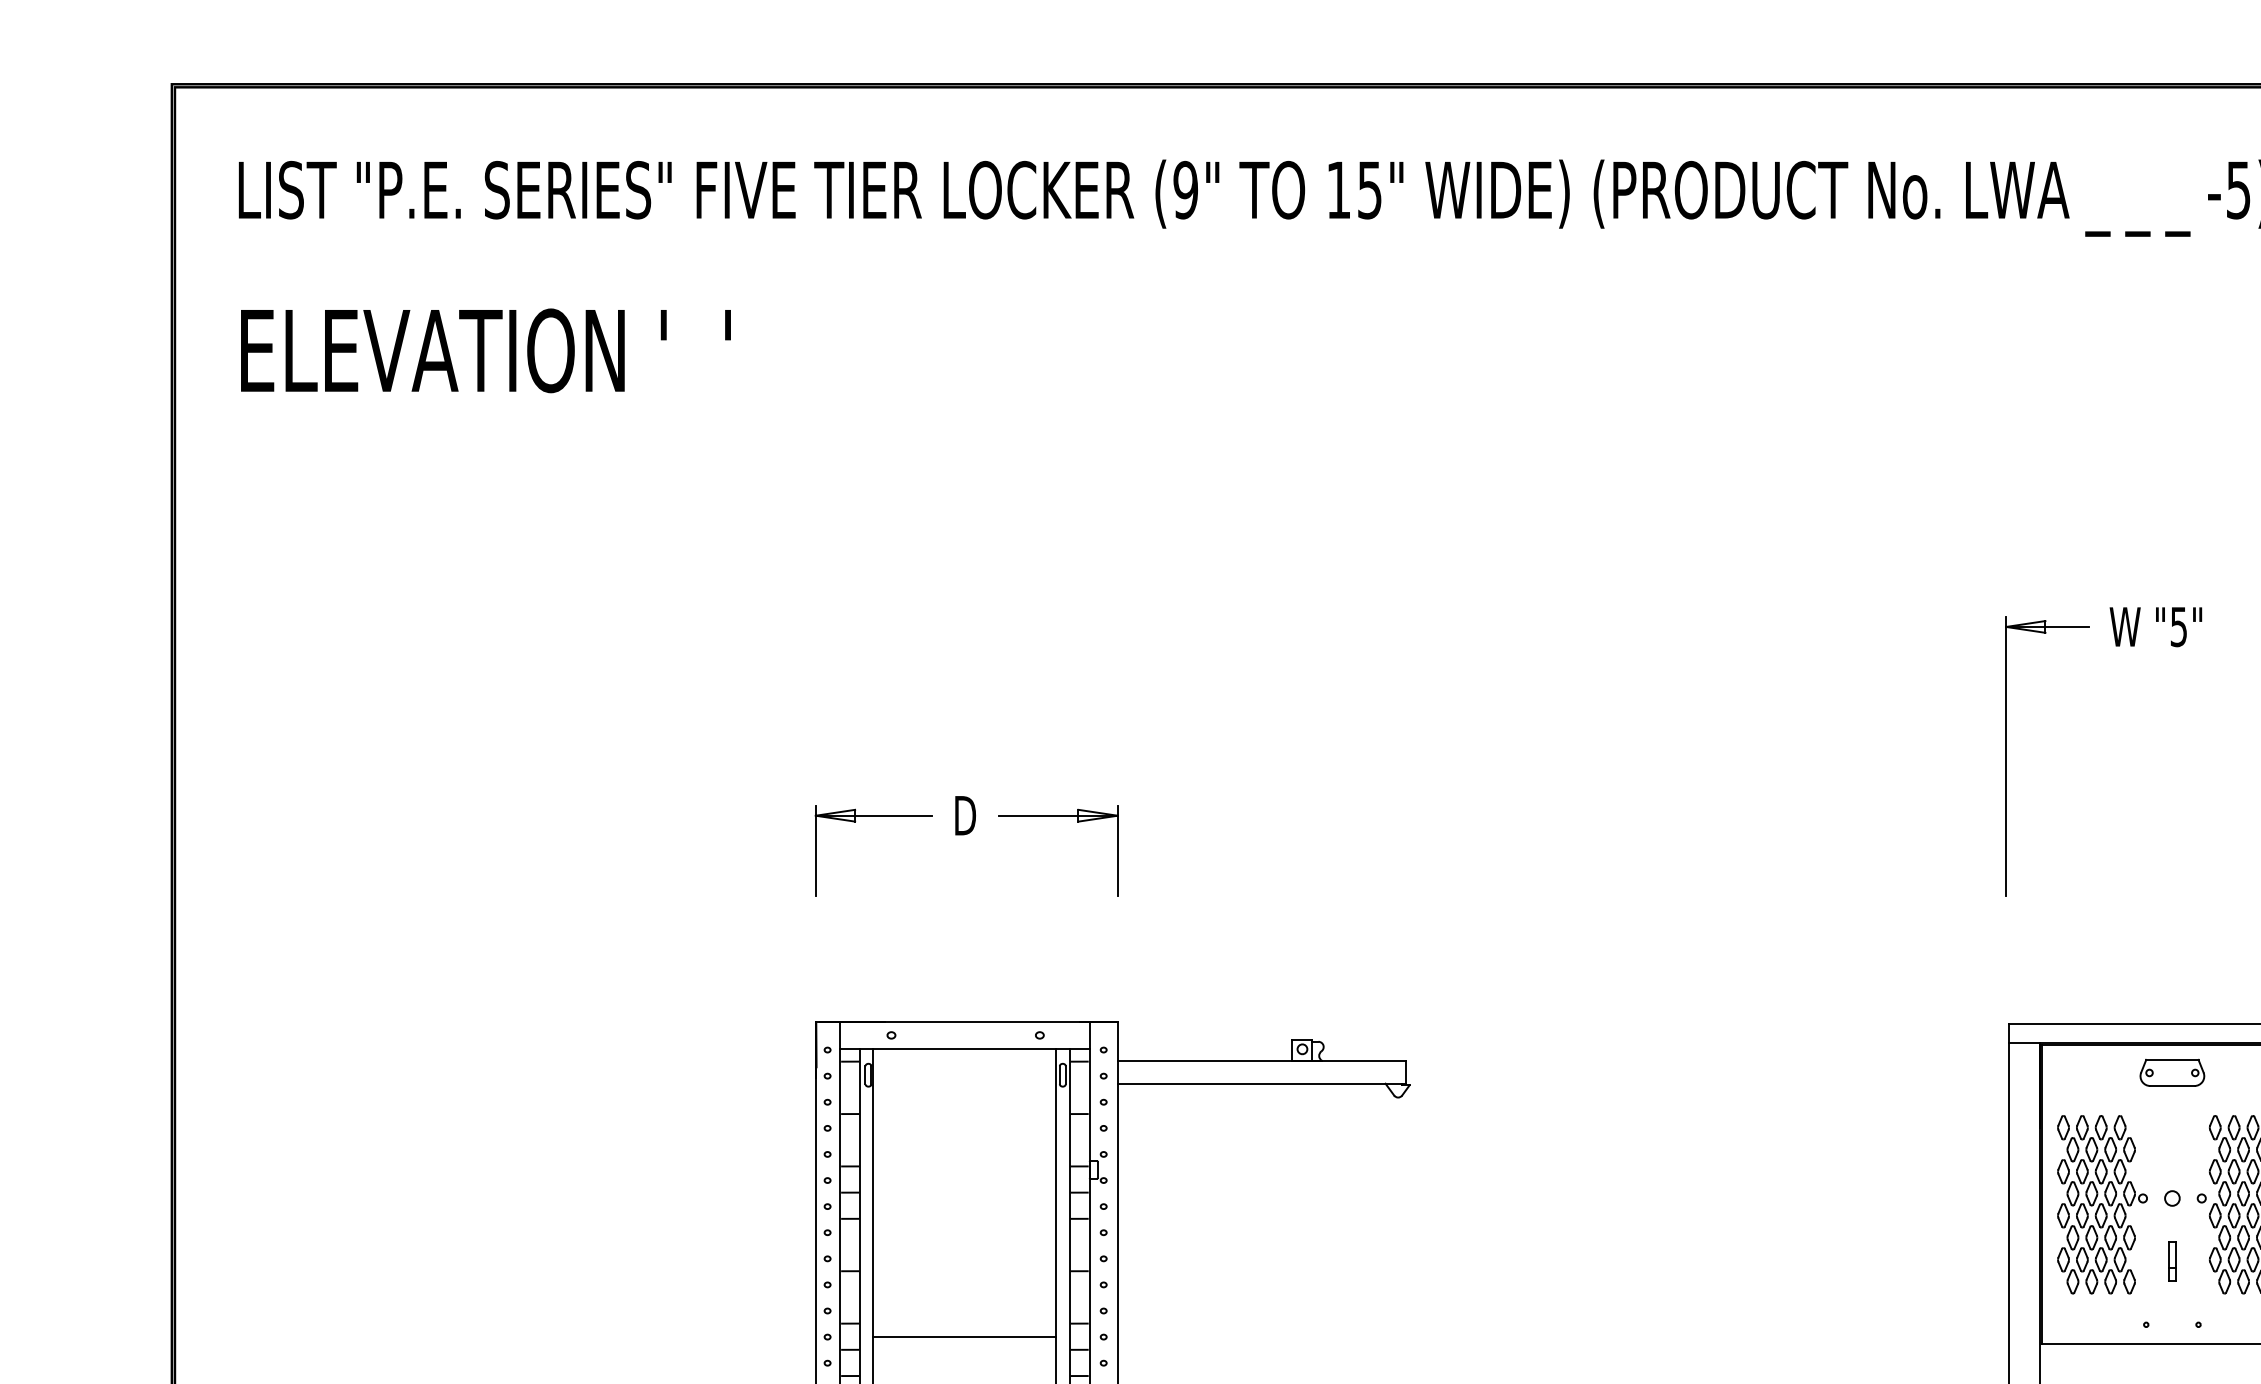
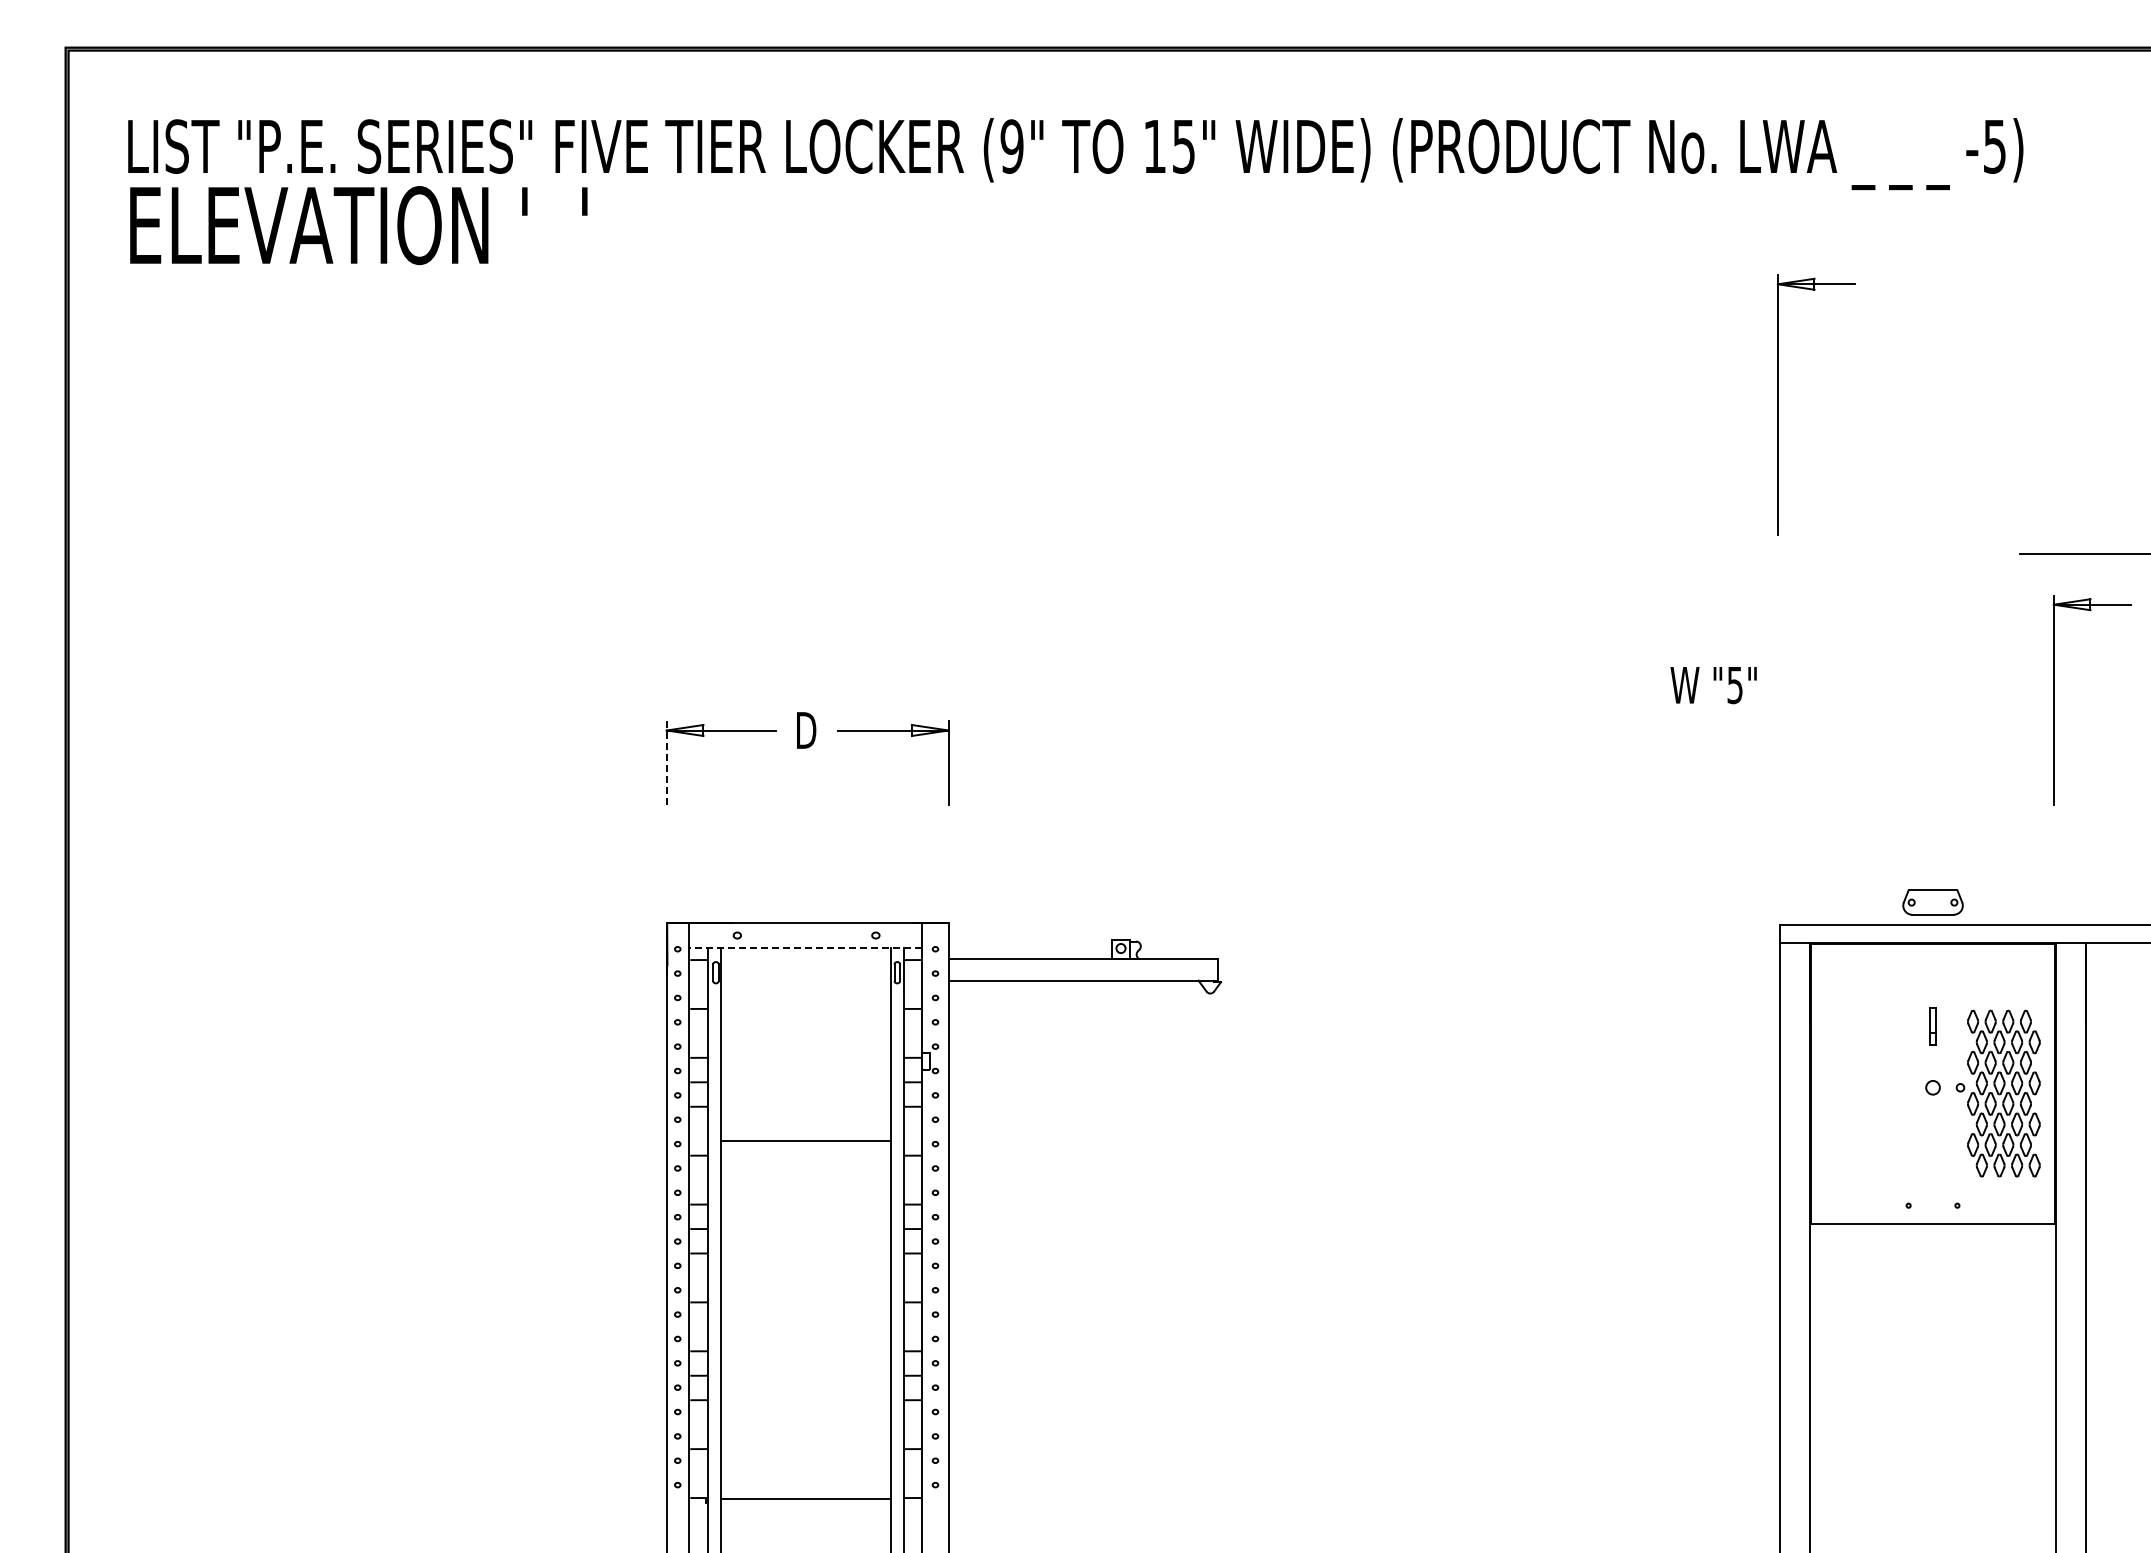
text: (485, 350) -> (358, 225), moved
text: (2155, 627) -> (1713, 685), moved
part: (2006, 755) -> (1778, 404), moved
line: (815, 850) -> (666, 762), solid -> dashed
line: (964, 1048) -> (805, 947), solid -> dashed
part: (2171, 1072) -> (1932, 902), moved
part: (2102, 1204) -> (1867, 1093), removed
part: (2171, 1261) -> (1932, 1026), moved
line: (964, 1337) -> (805, 1141), moved

